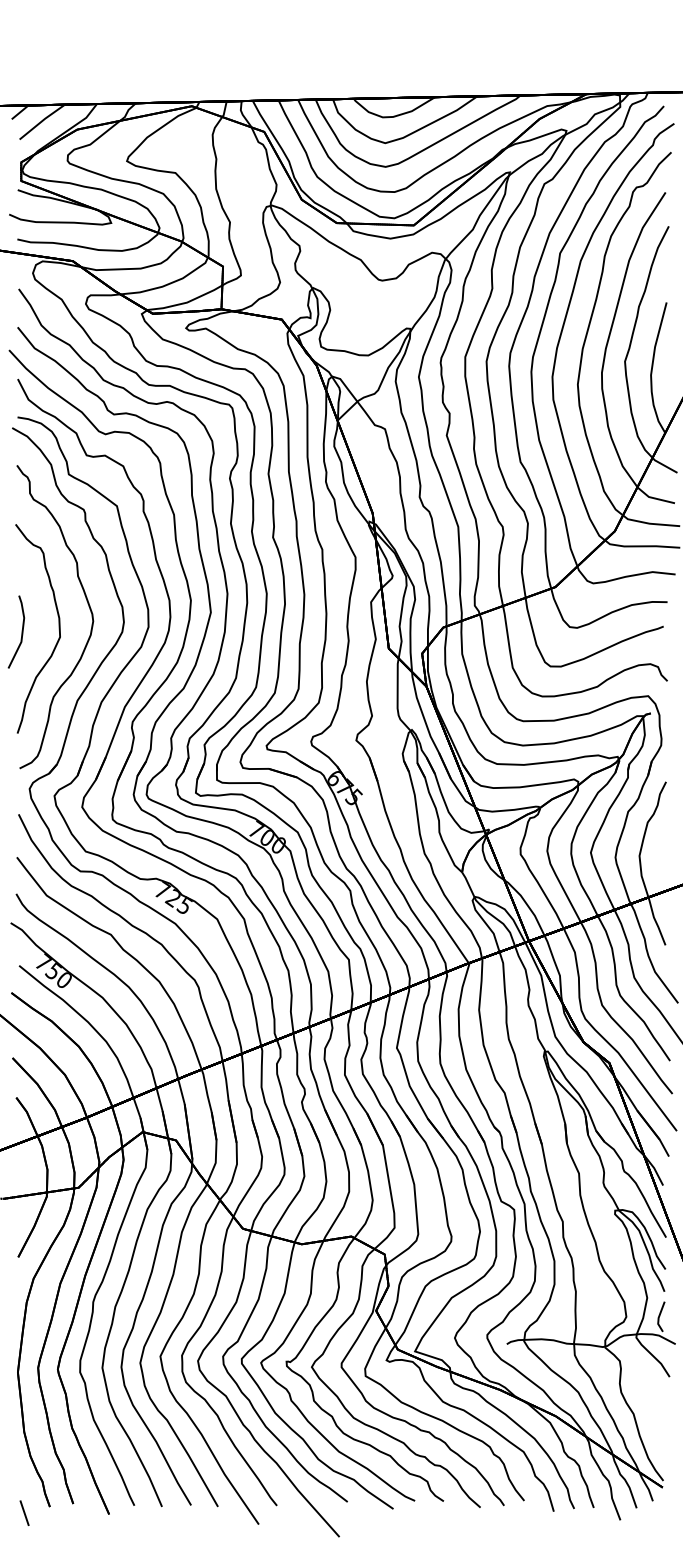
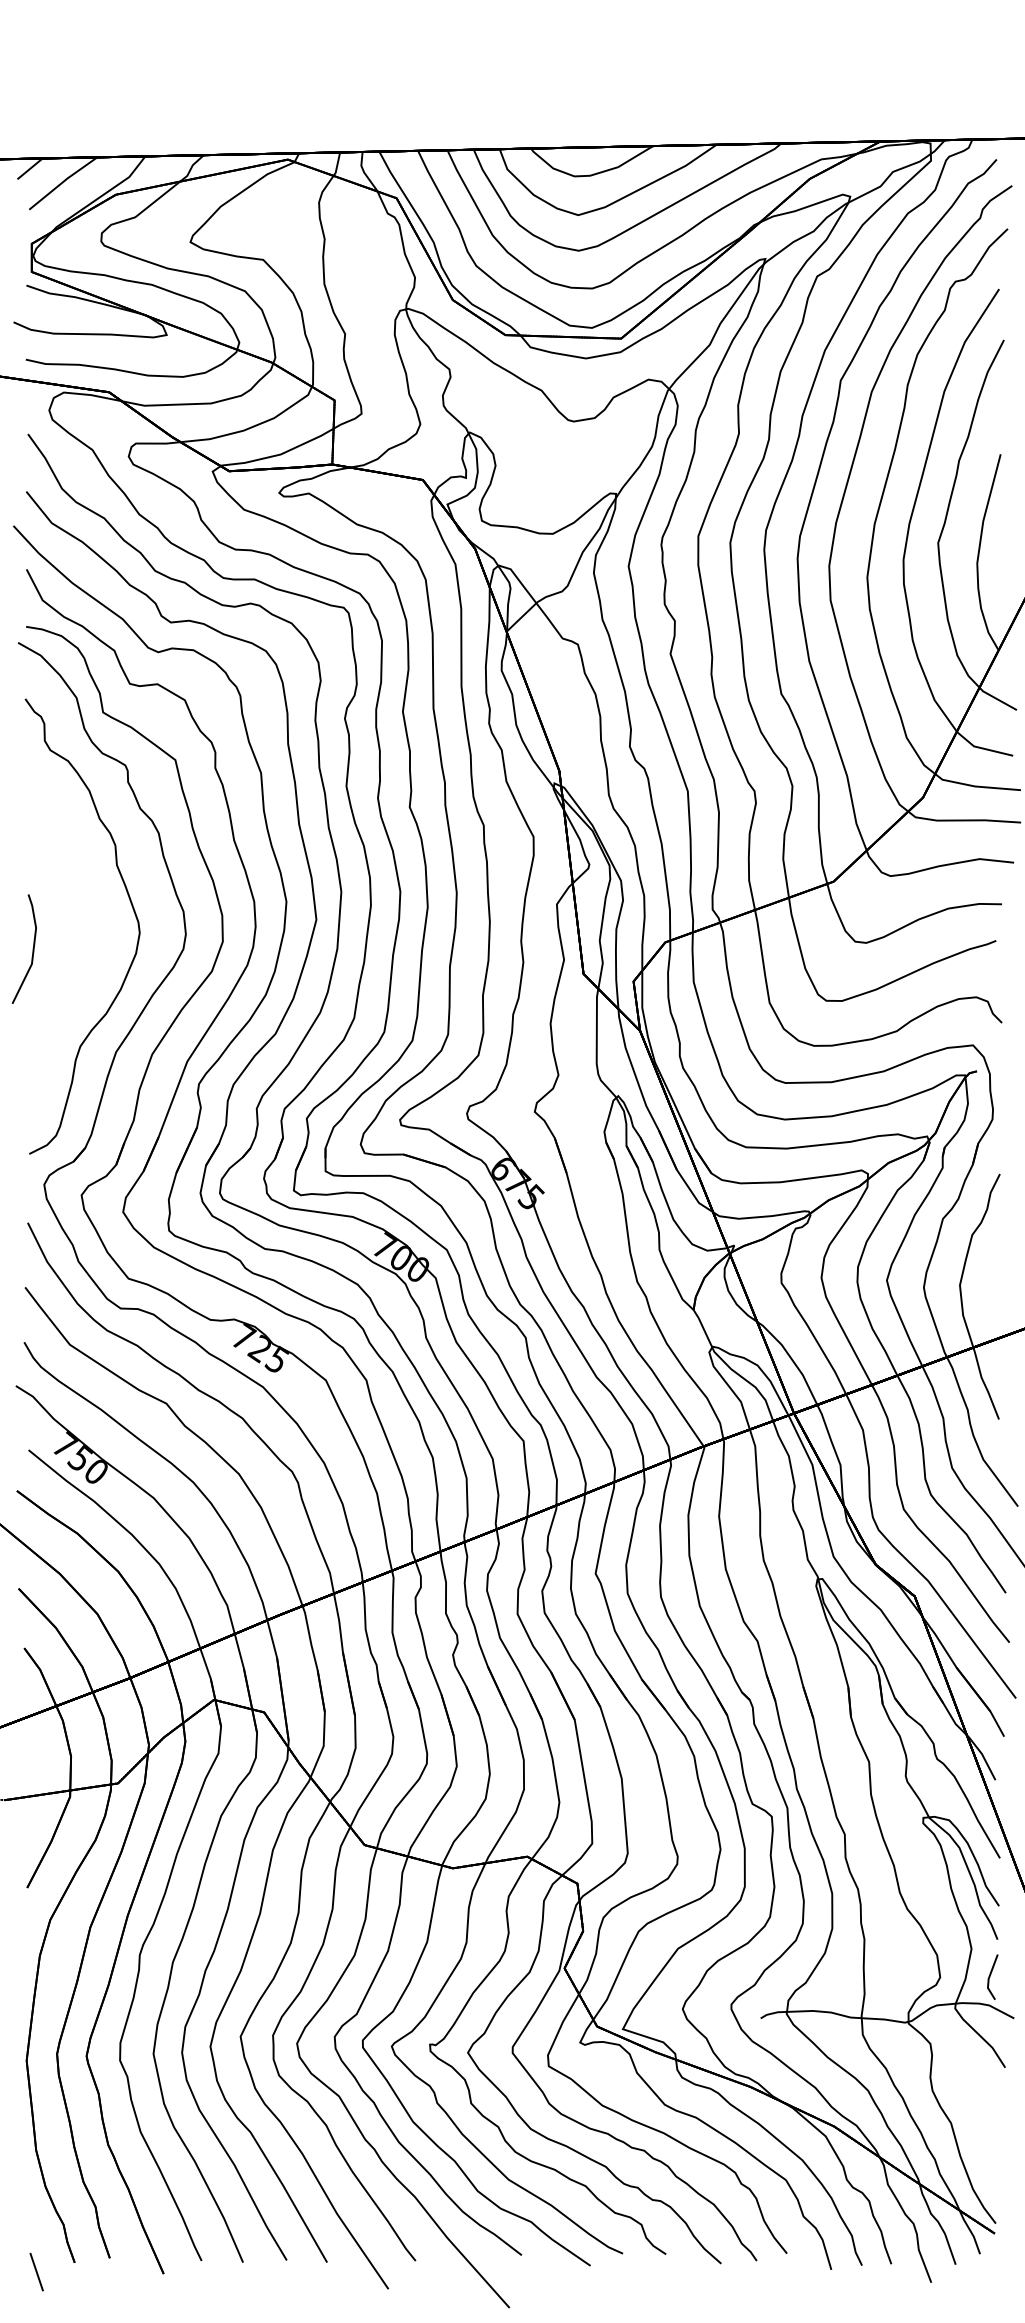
part: (58, 628) -> (87, 943), removed

